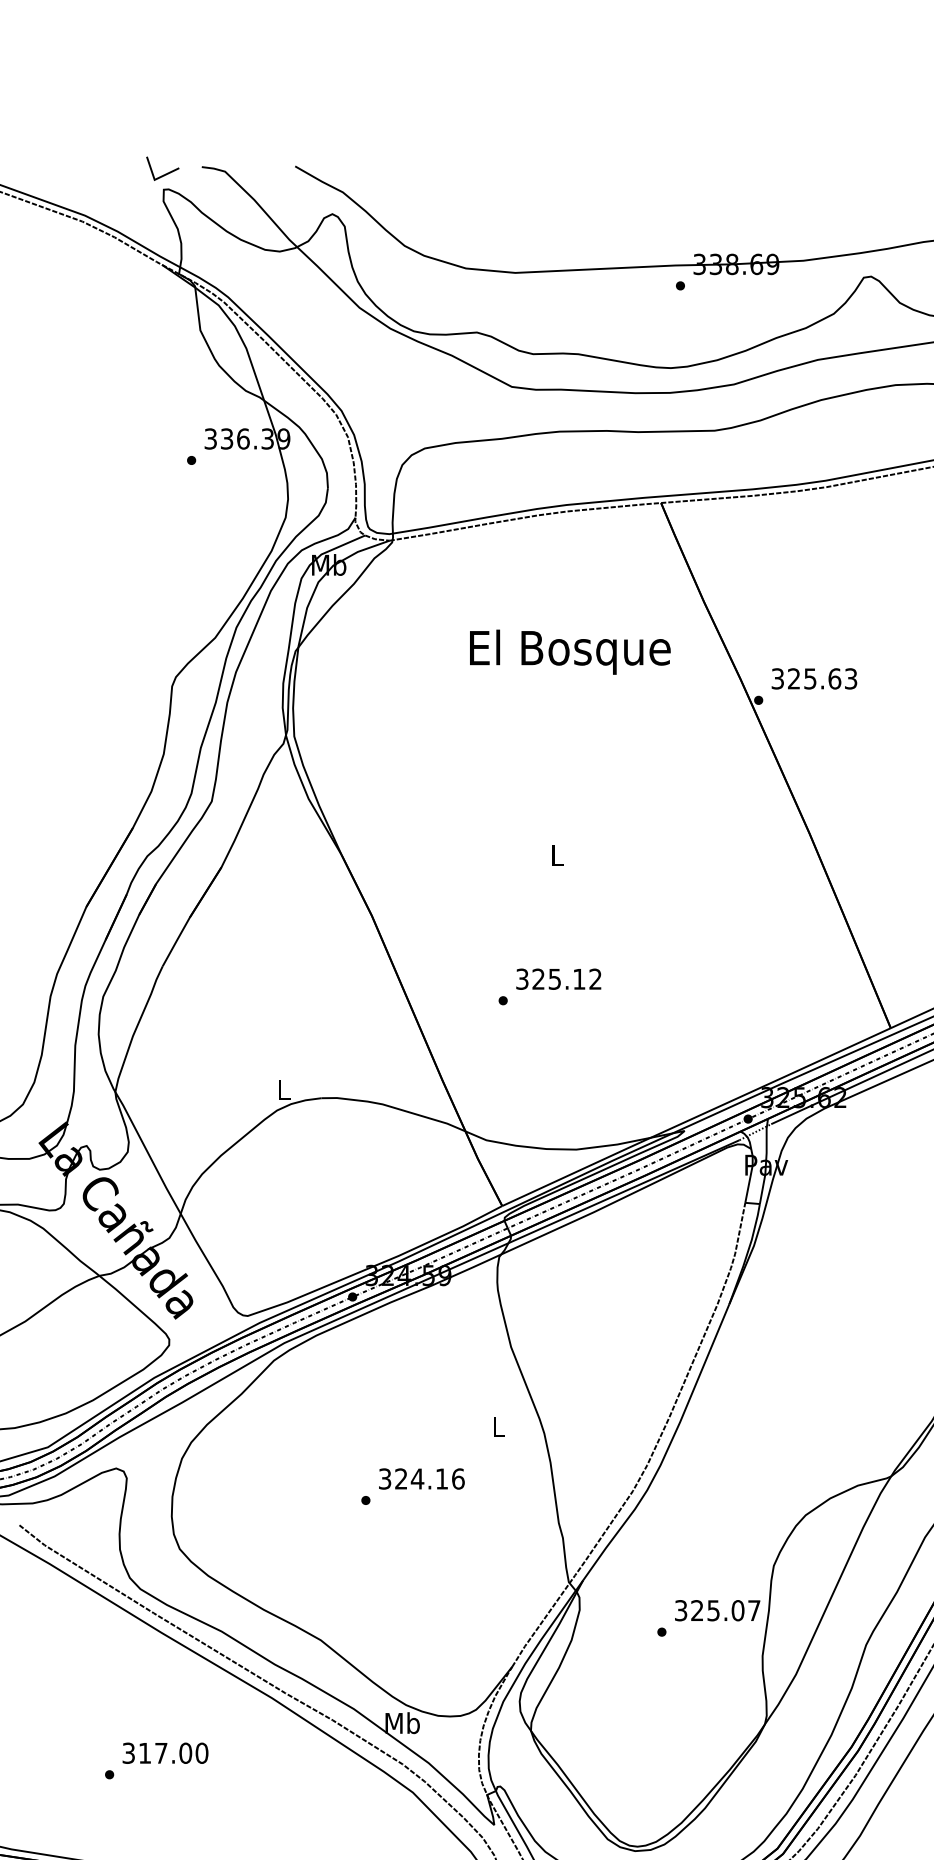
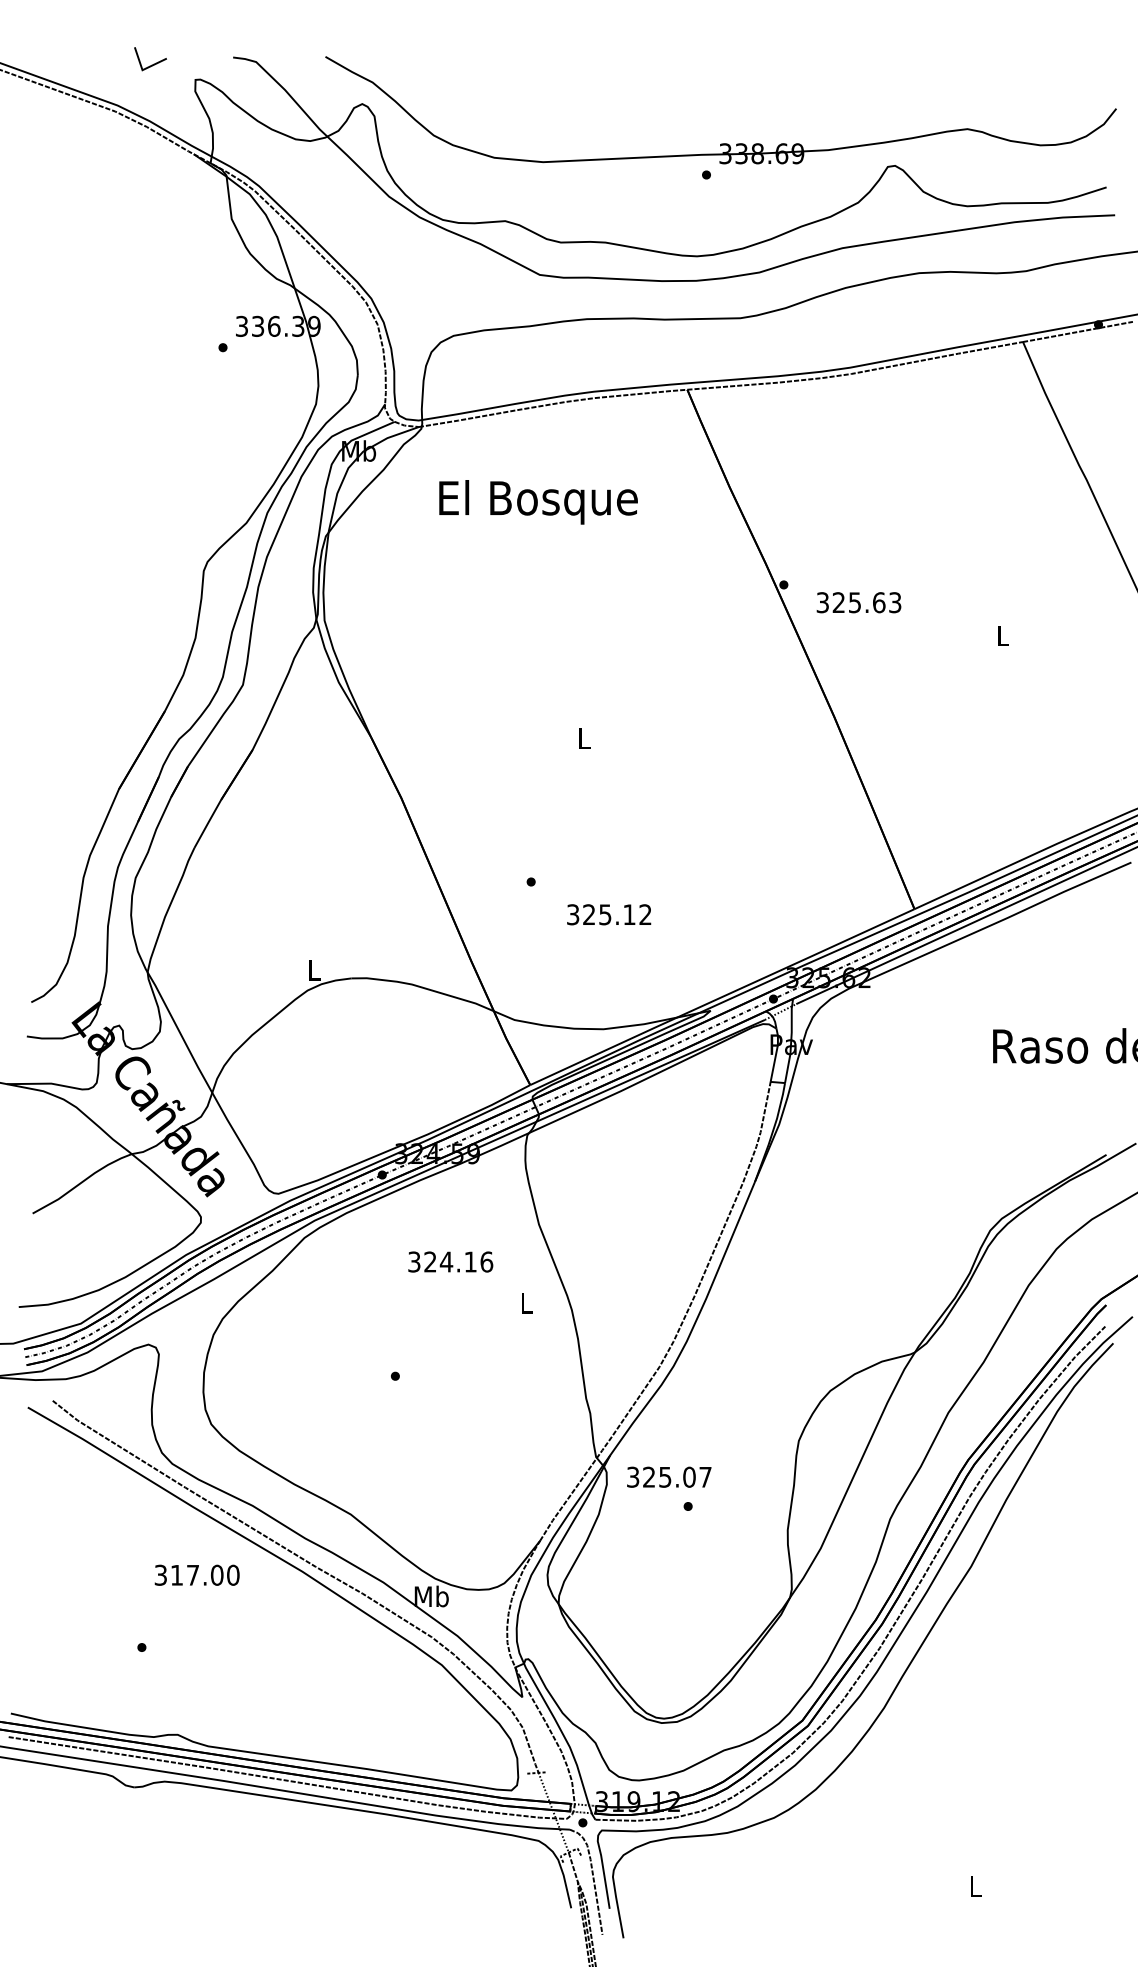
line: (165, 173) -> (153, 63), moved
text: (570, 652) -> (538, 502), moved
text: (813, 678) -> (858, 602), moved
text: (559, 978) -> (609, 914), moved
text: (421, 1478) -> (450, 1261), moved
text: (717, 1609) -> (669, 1476), moved
text: (164, 1752) -> (196, 1574), moved

